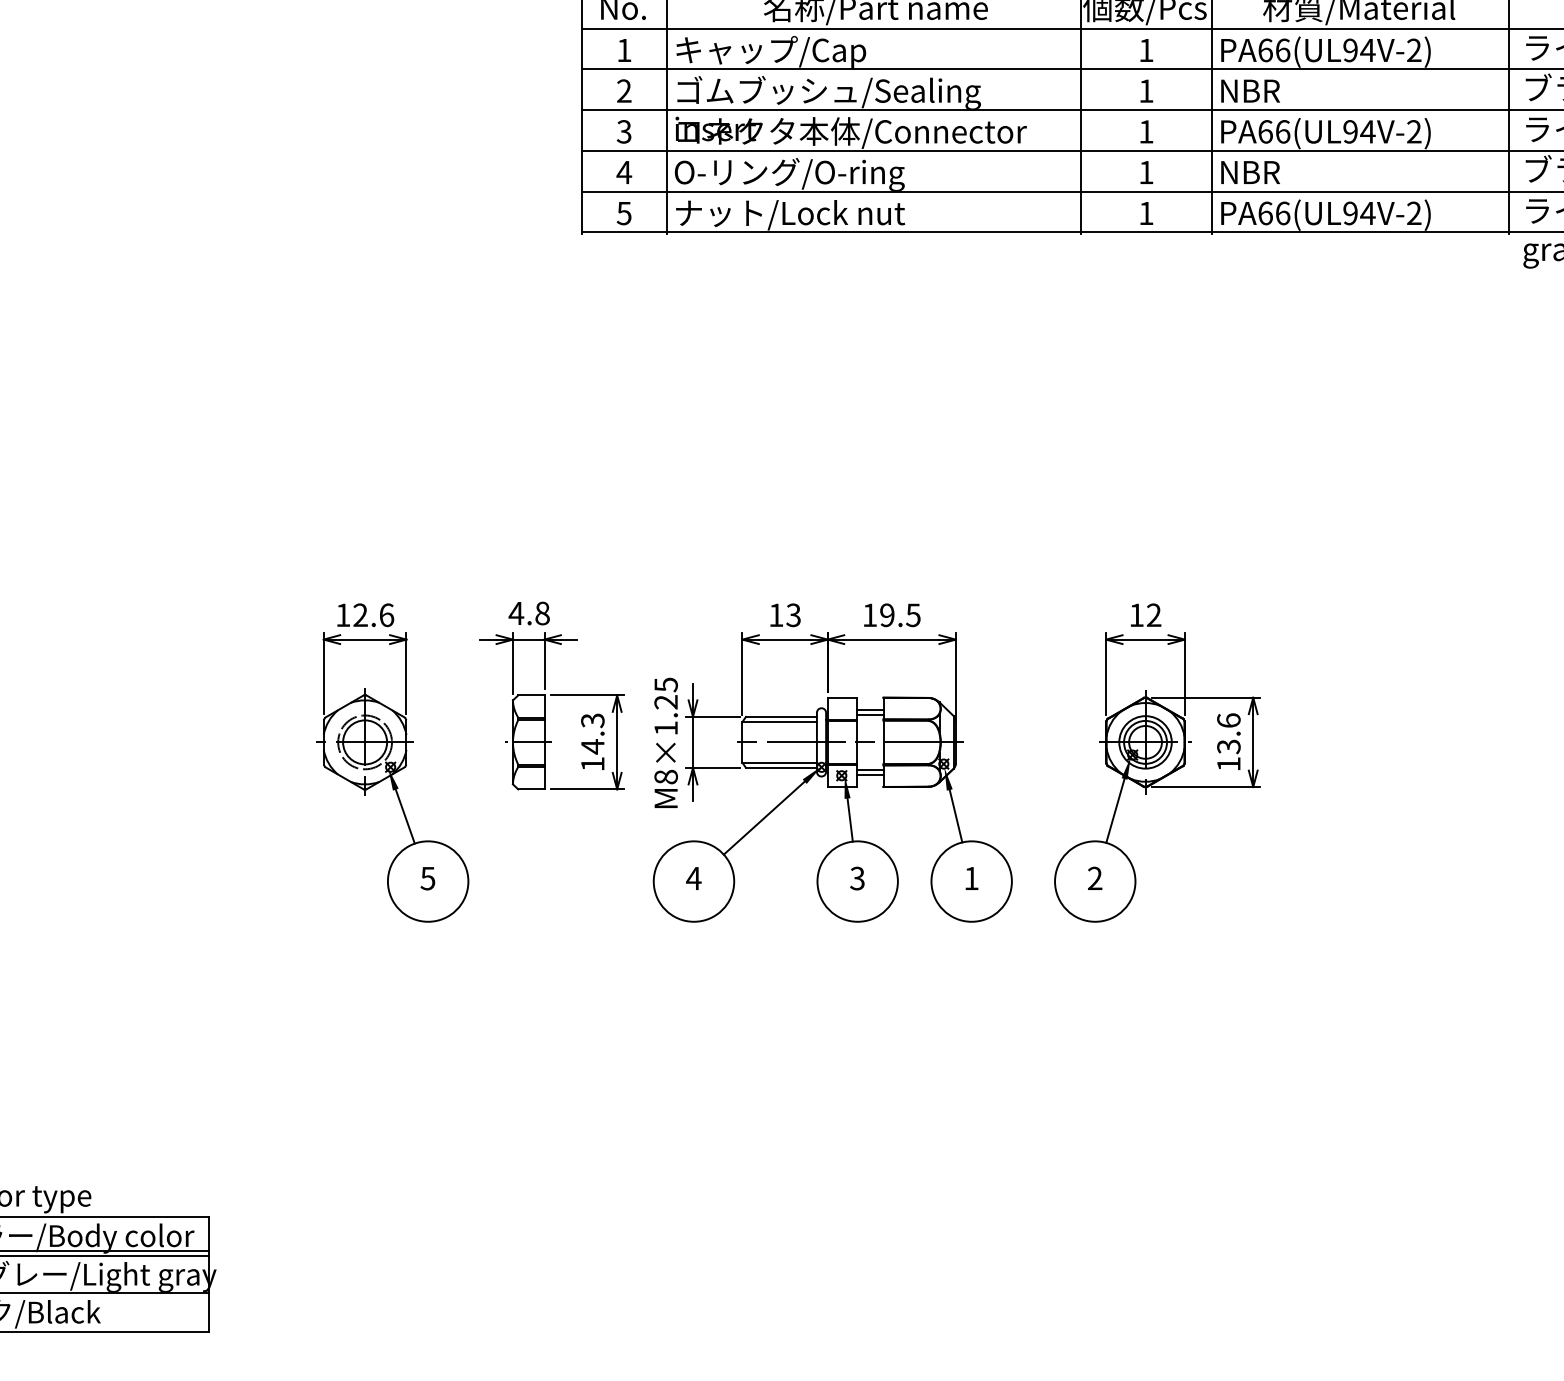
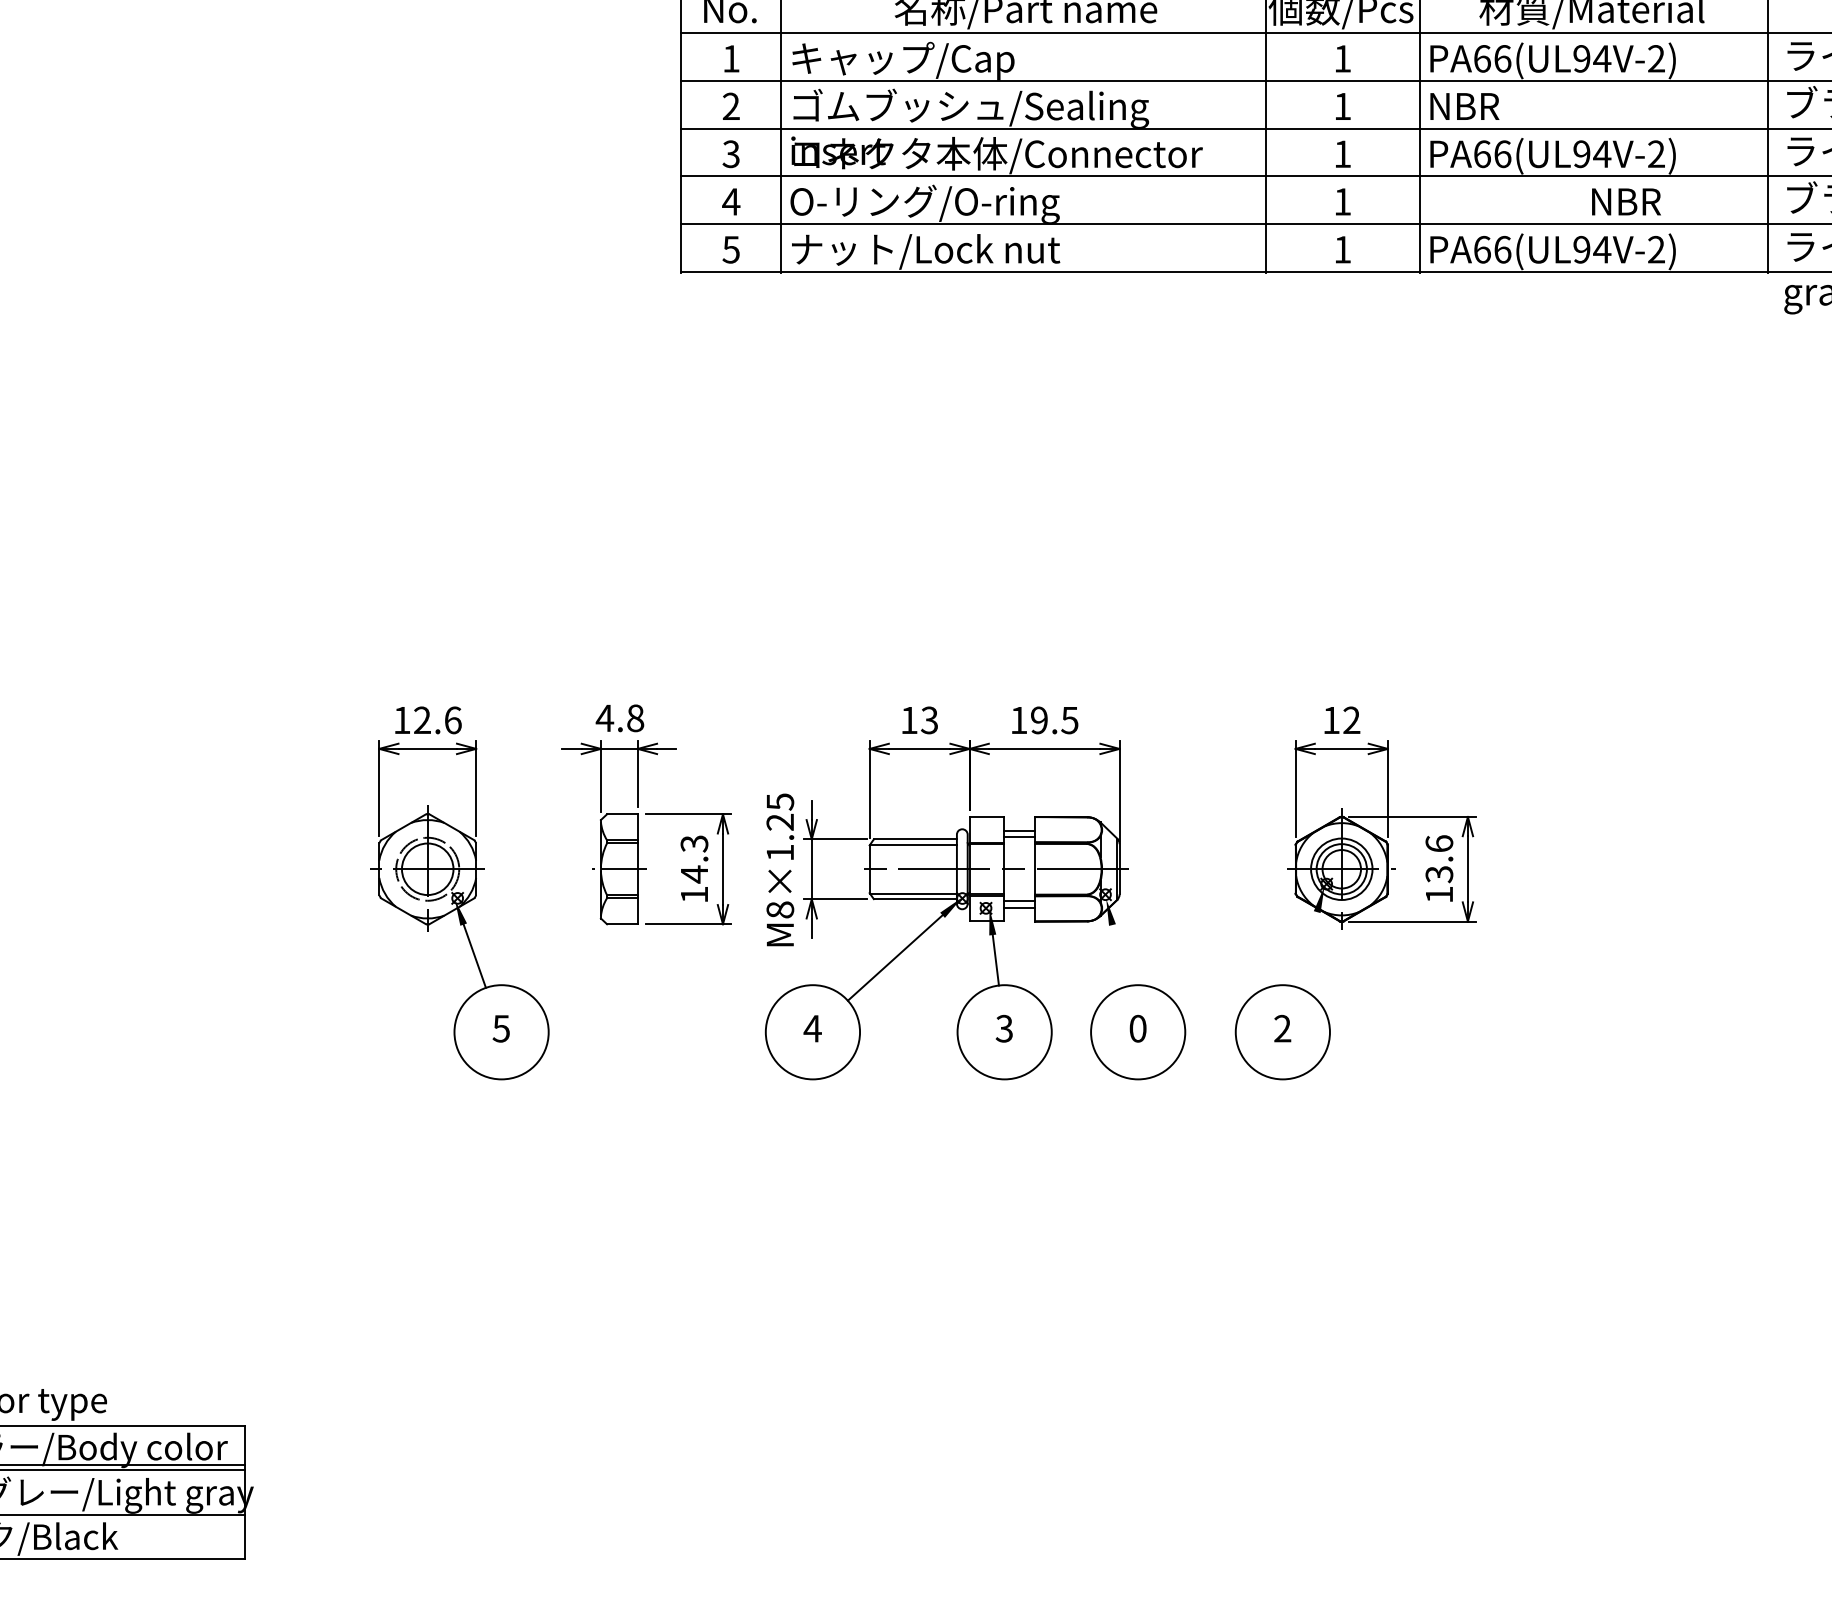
text: (1250, 172) -> (1626, 201), moved
line: (1115, 810) -> (1306, 949), removed
line: (955, 816) -> (1119, 956), removed
text: (971, 878) -> (1137, 1028), 1 -> 0

